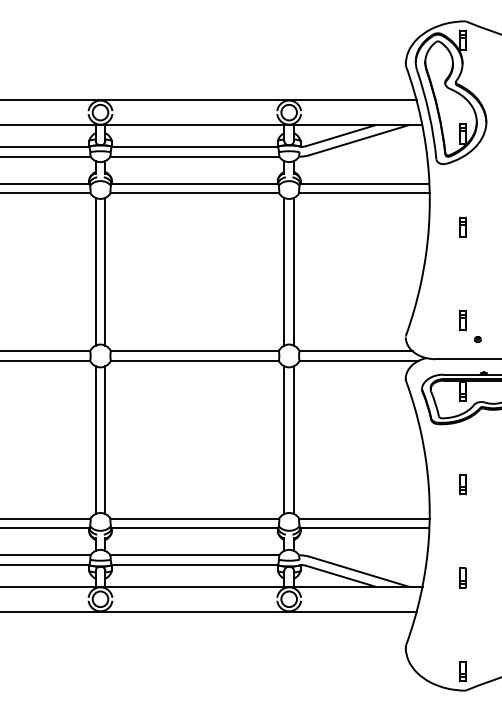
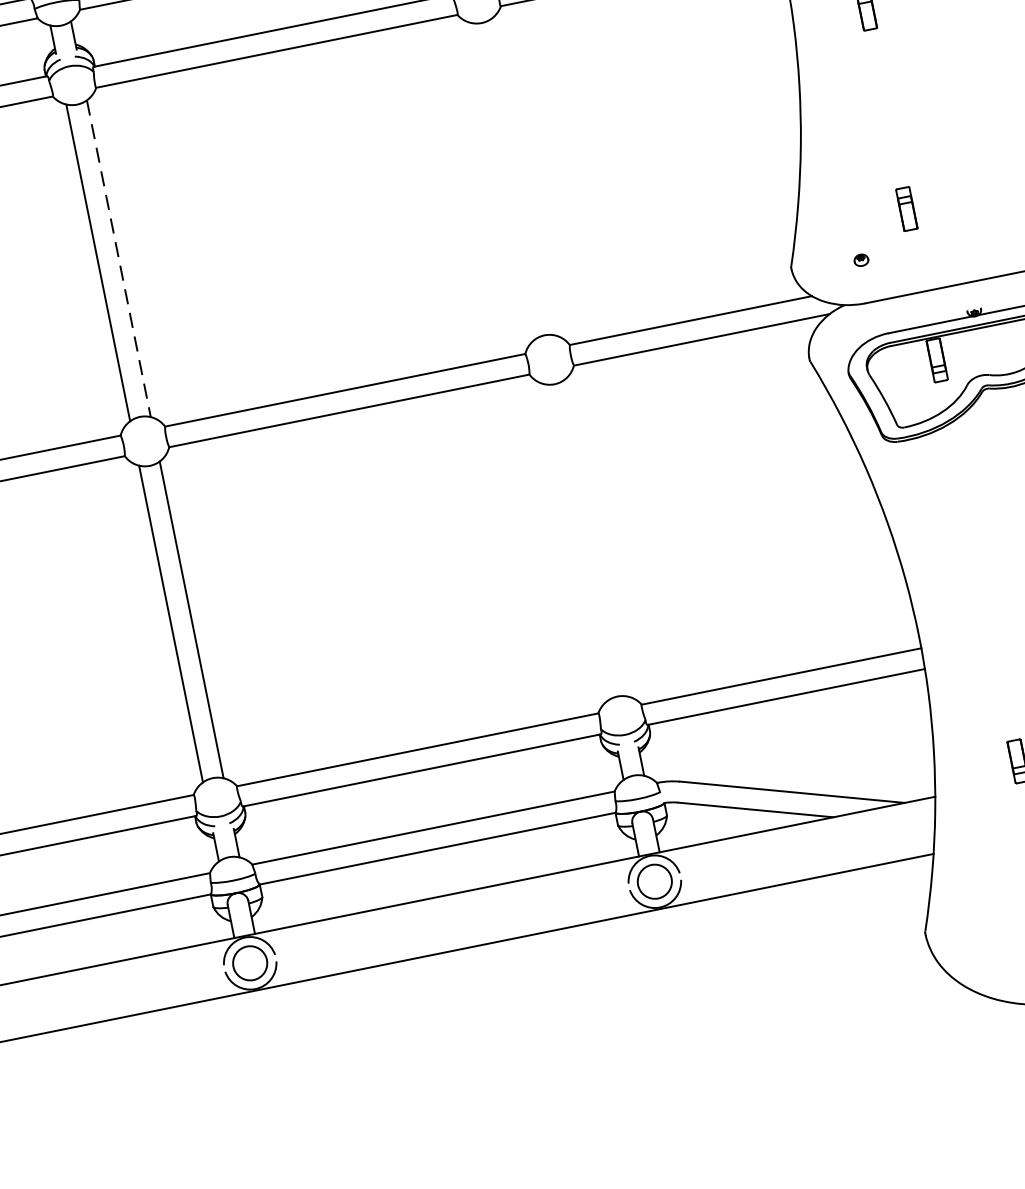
line: (105, 271) -> (119, 258), solid -> dashed
line: (284, 271) -> (503, 180), removed
line: (294, 271) -> (524, 176), removed
part: (477, 339) -> (860, 260), moved
line: (284, 439) -> (575, 541), removed
line: (294, 439) -> (597, 536), removed
part: (462, 484) -> (976, 560), removed

